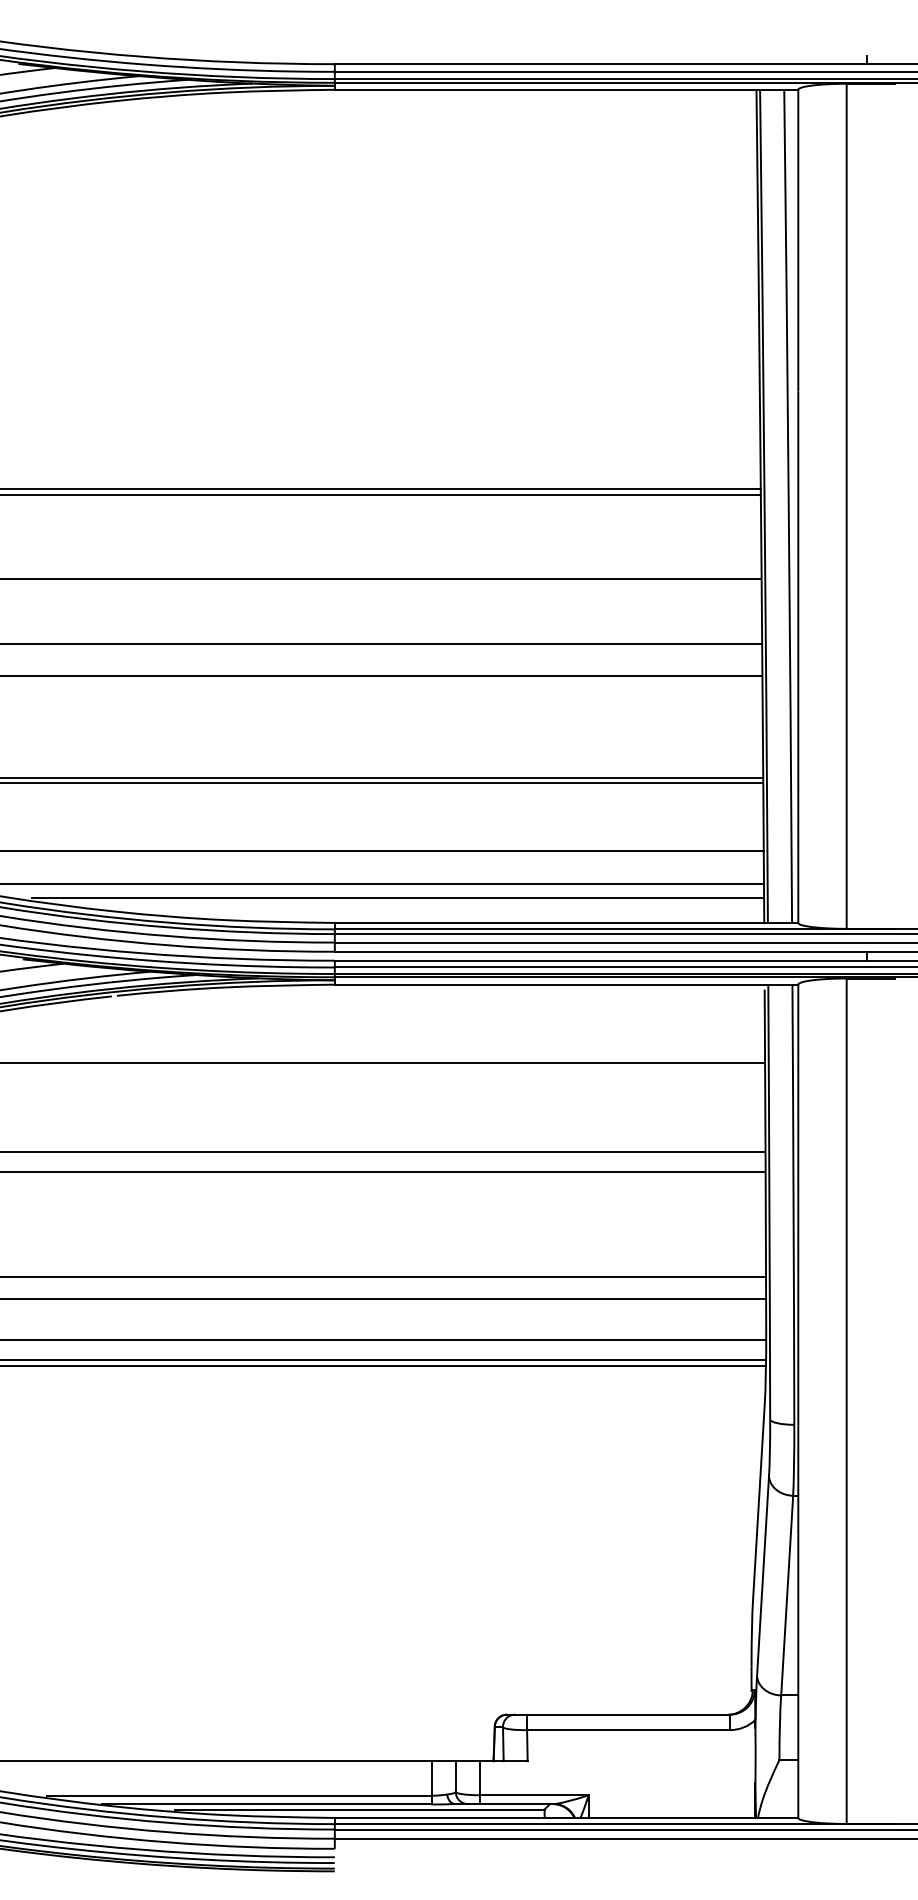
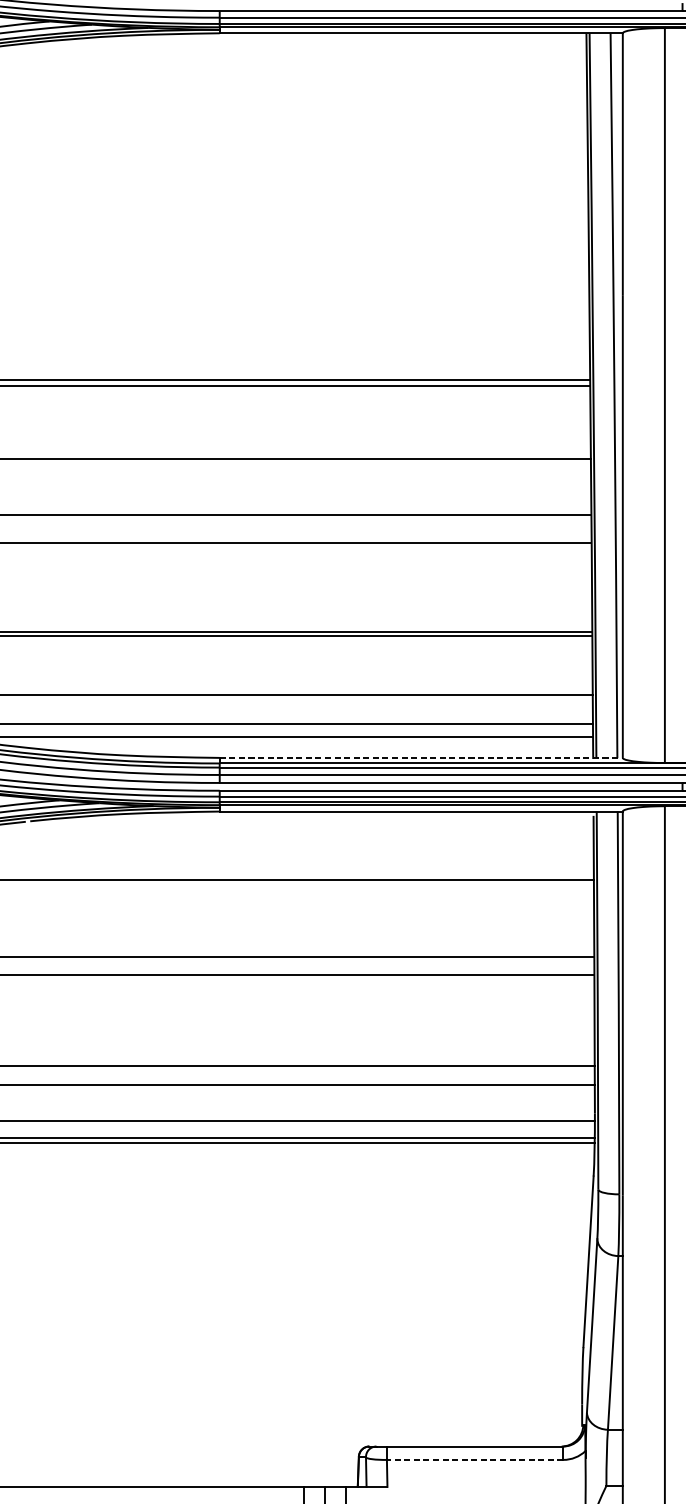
line: (566, 922) -> (421, 757), solid -> dashed
line: (628, 1730) -> (475, 1460), solid -> dashed

